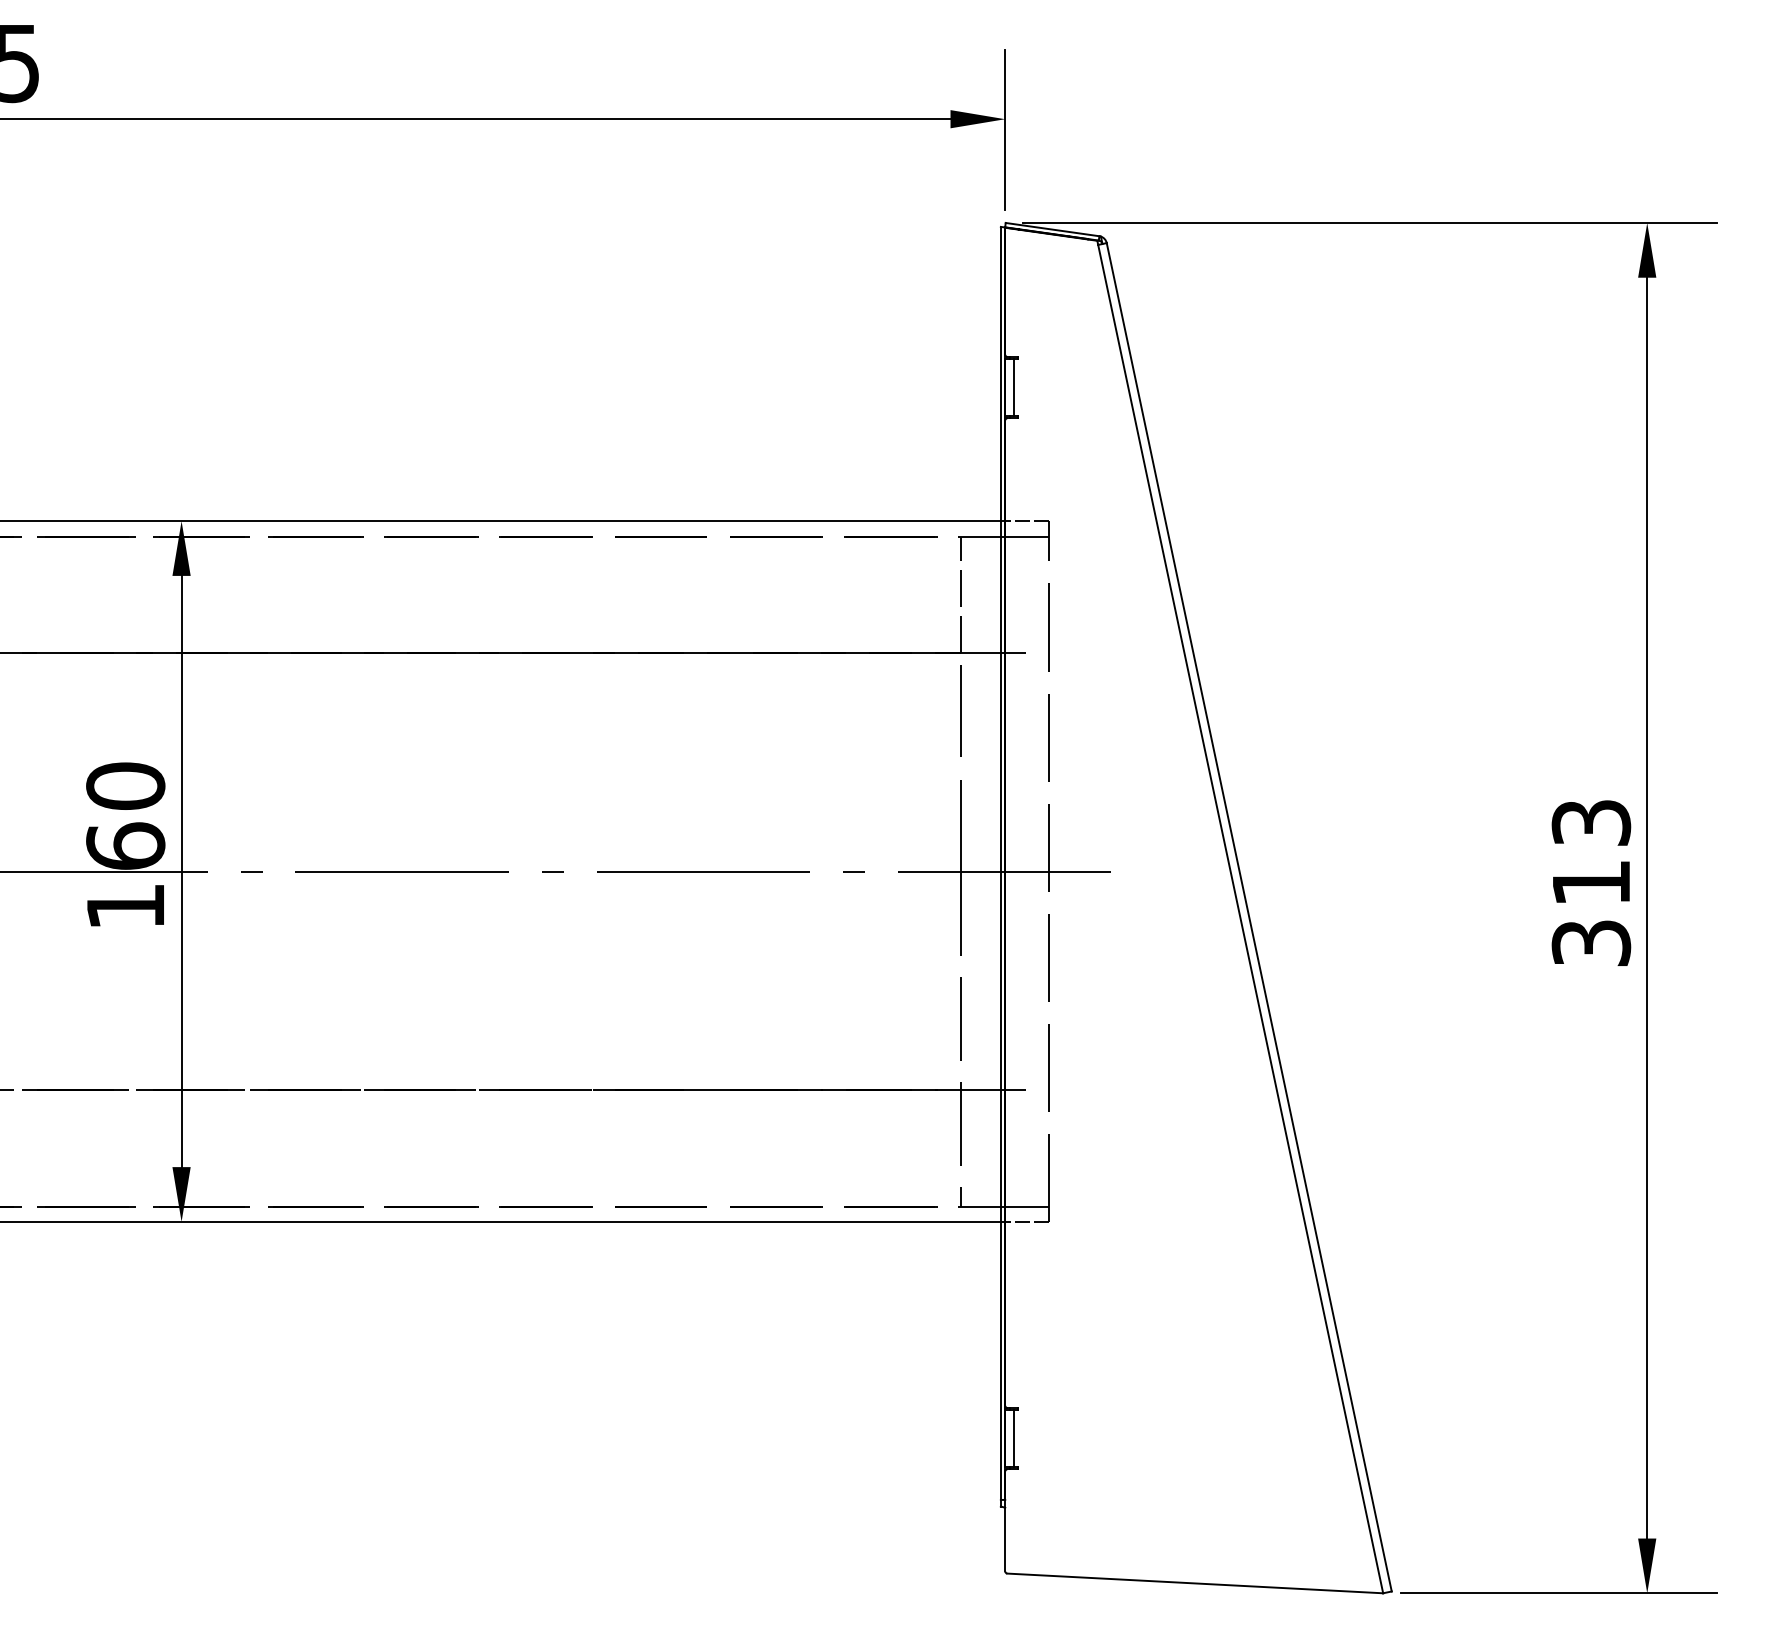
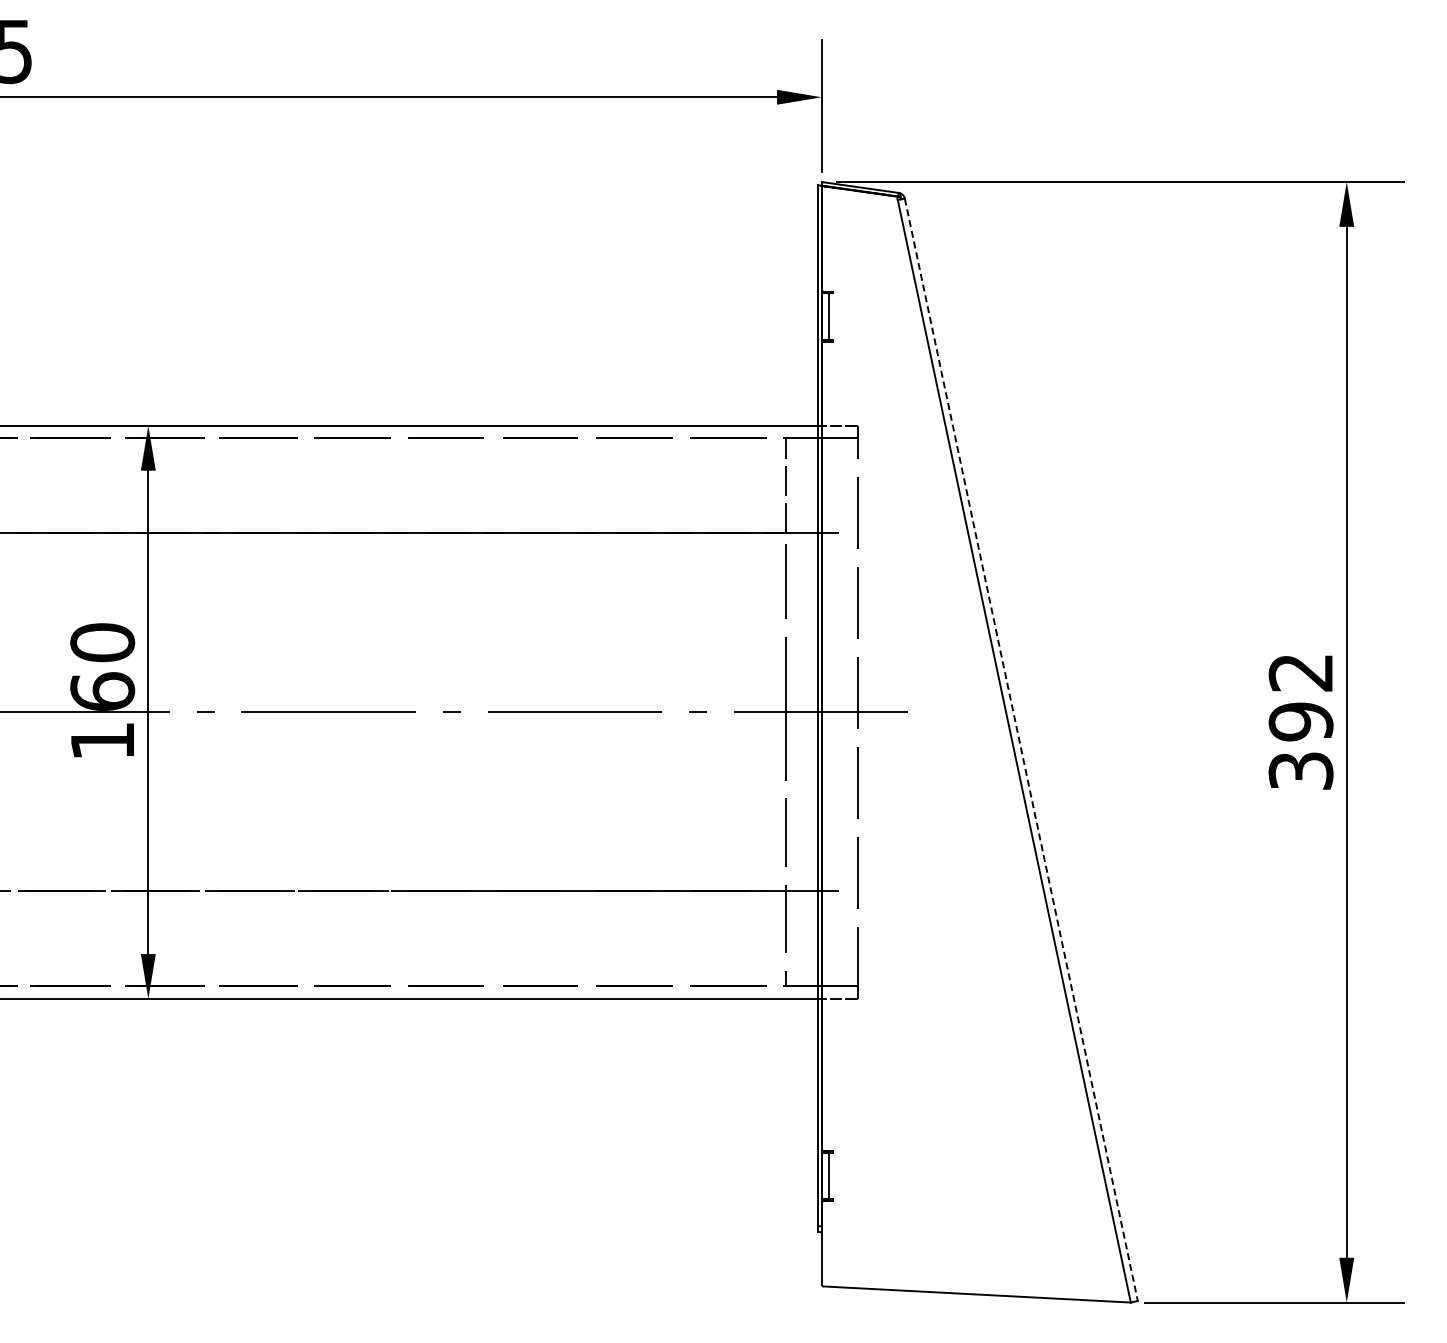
text: (1590, 853) -> (1300, 697), 313 -> 392
line: (1249, 918) -> (1021, 750), solid -> dashed

